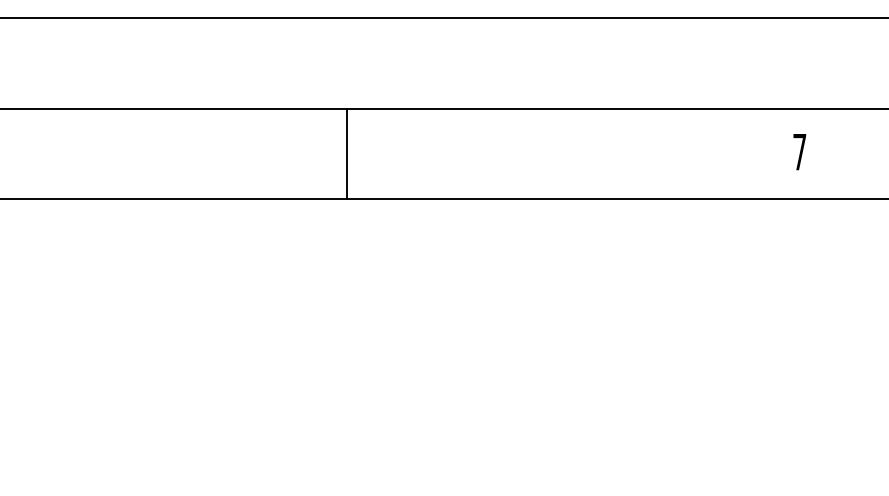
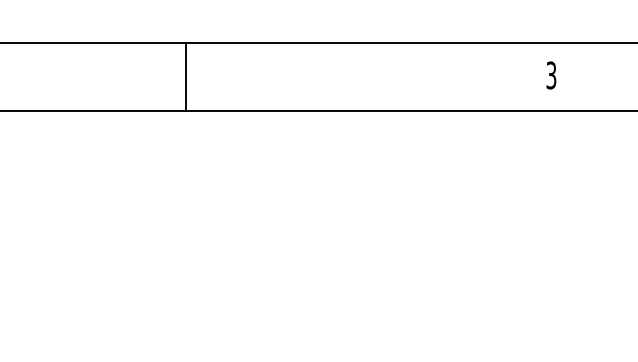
text: (799, 151) -> (551, 75), 7 -> 3
line: (346, 153) -> (185, 76), moved

